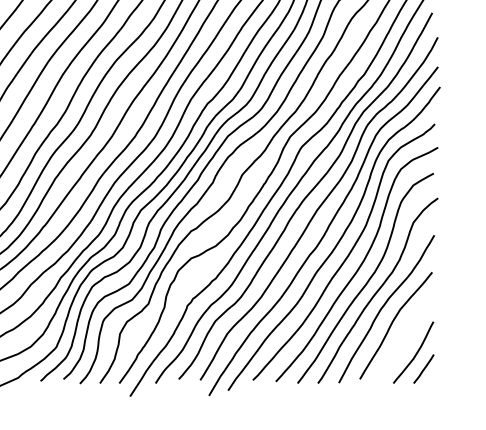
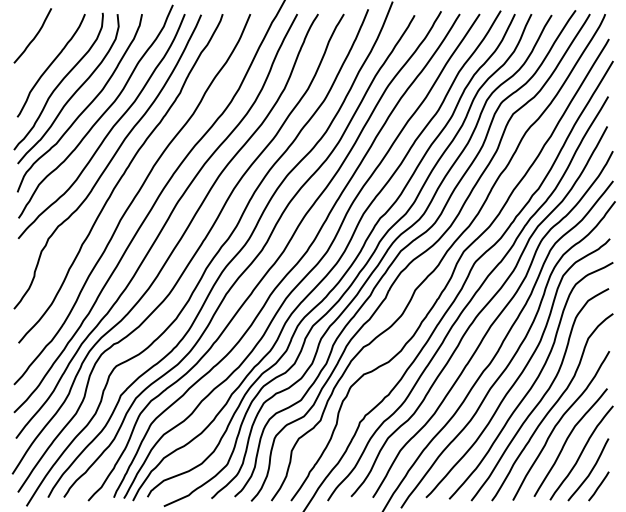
curve: (406, 335) -> (581, 452), added

